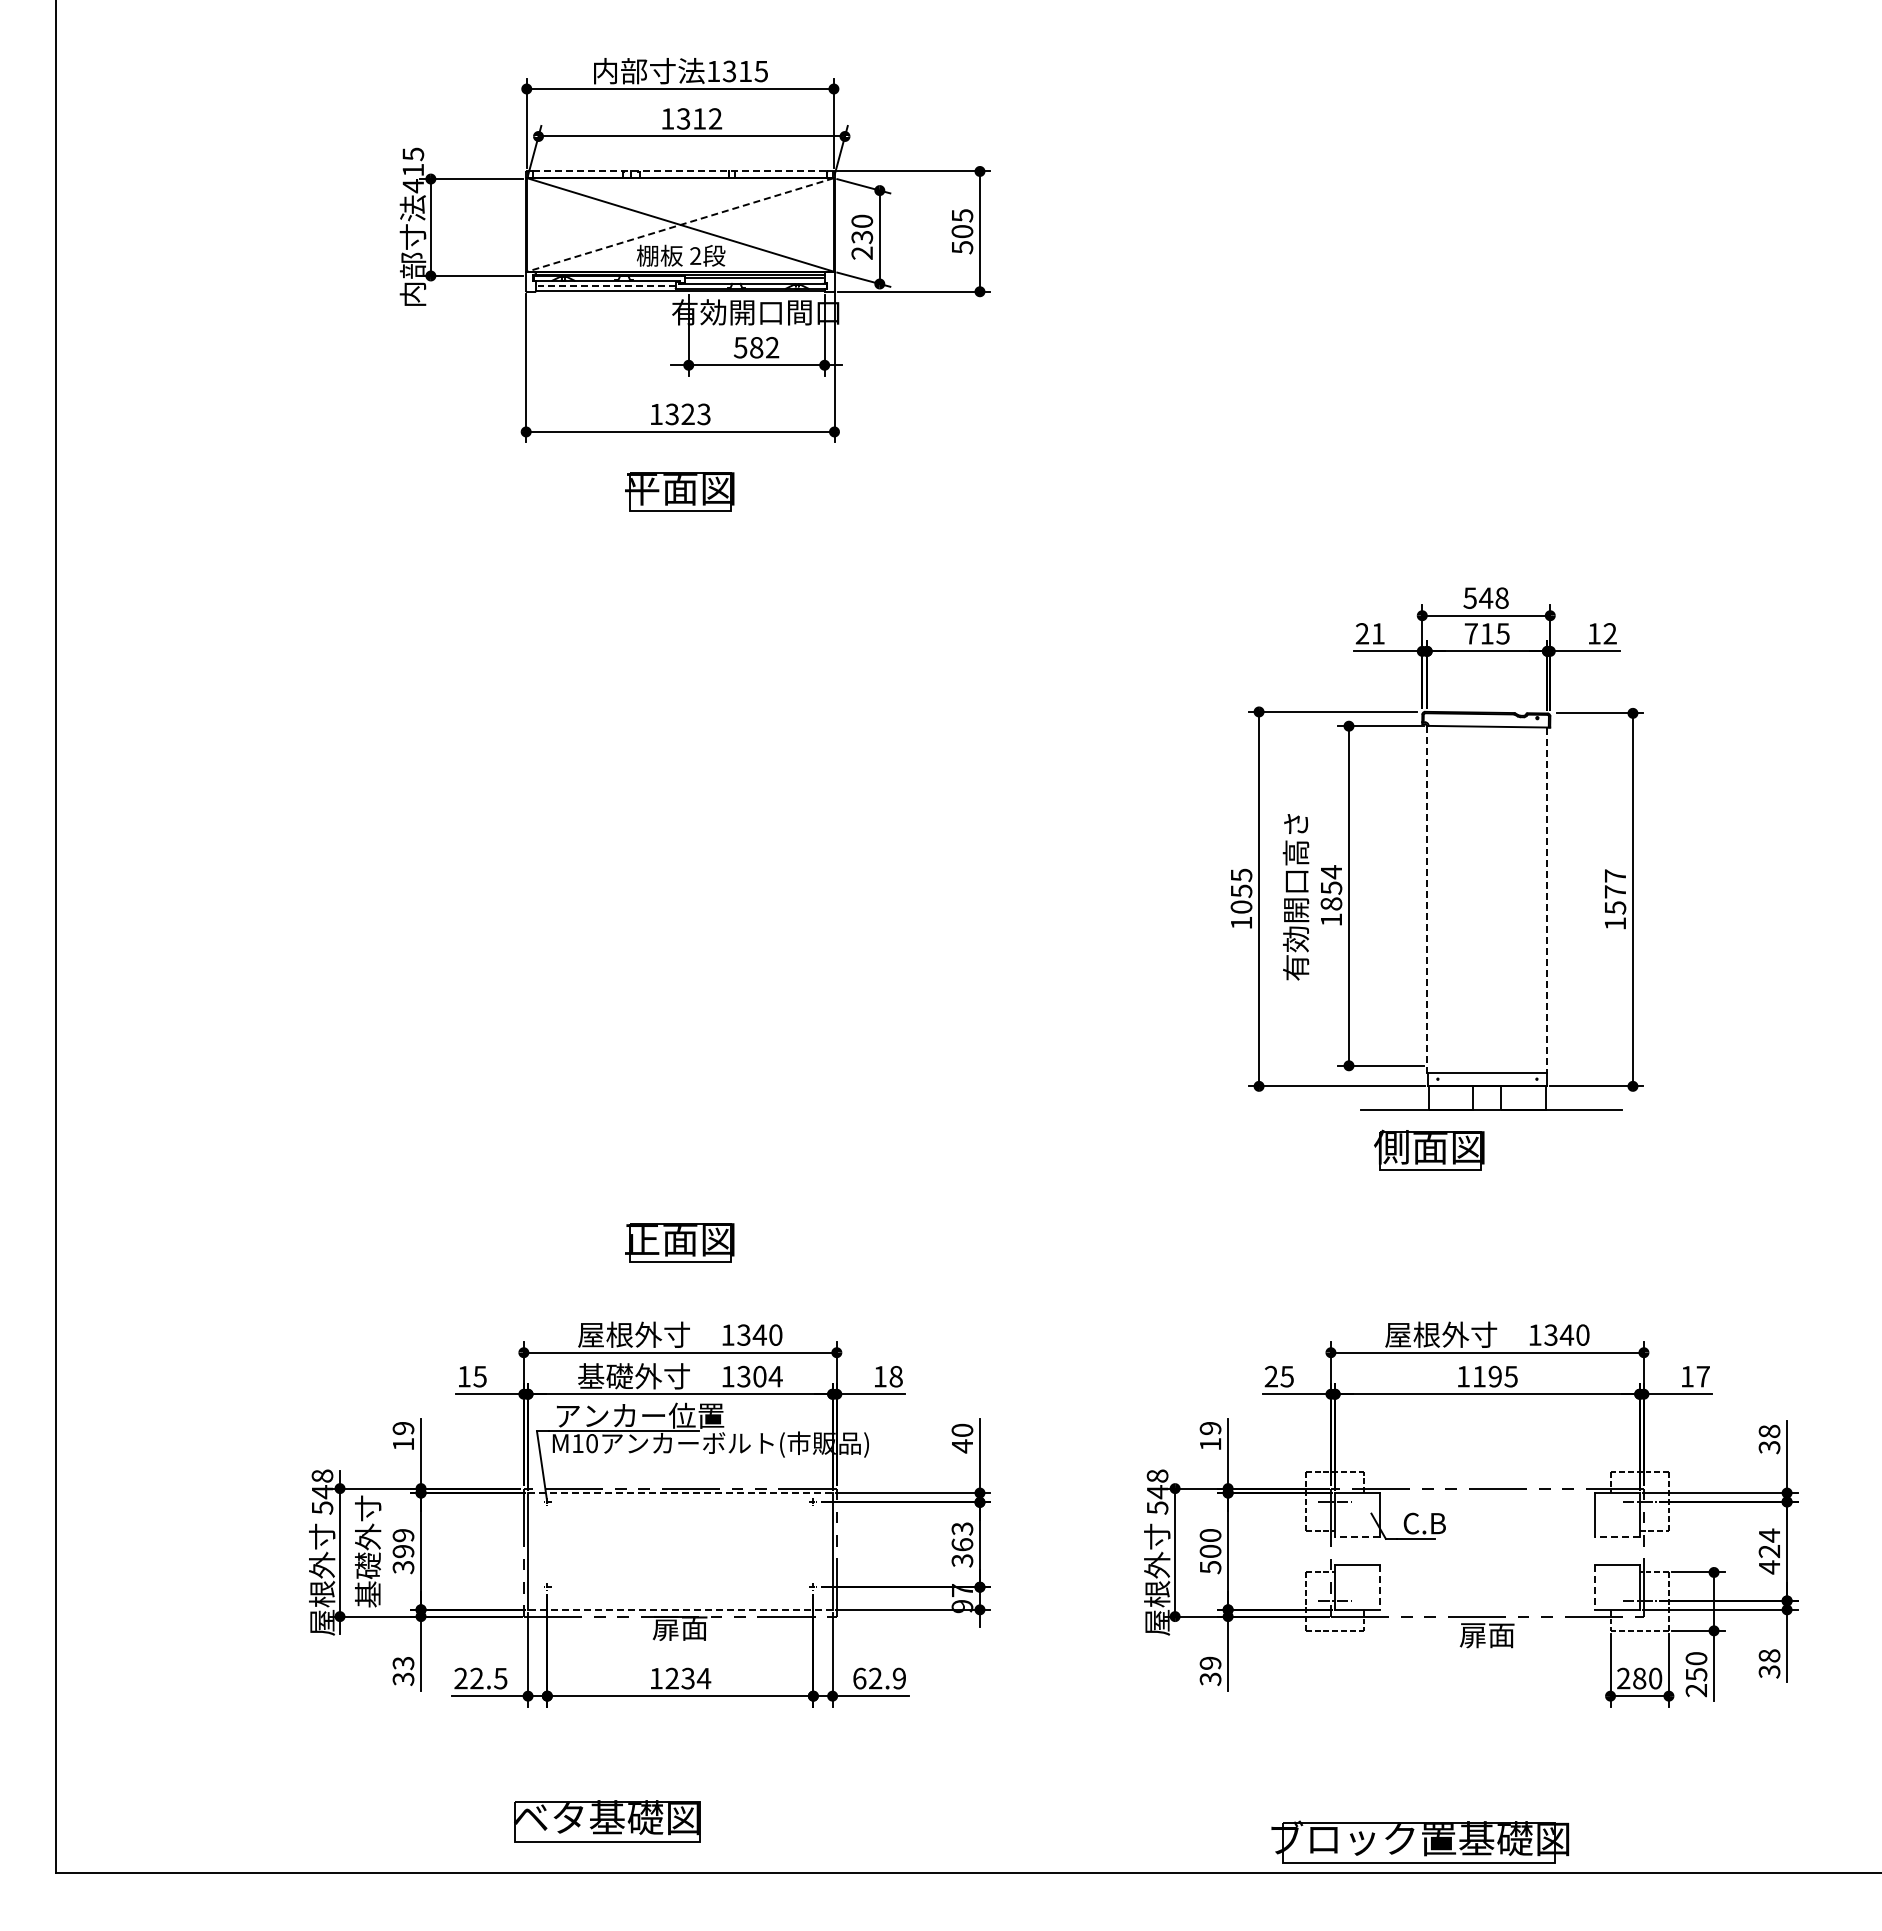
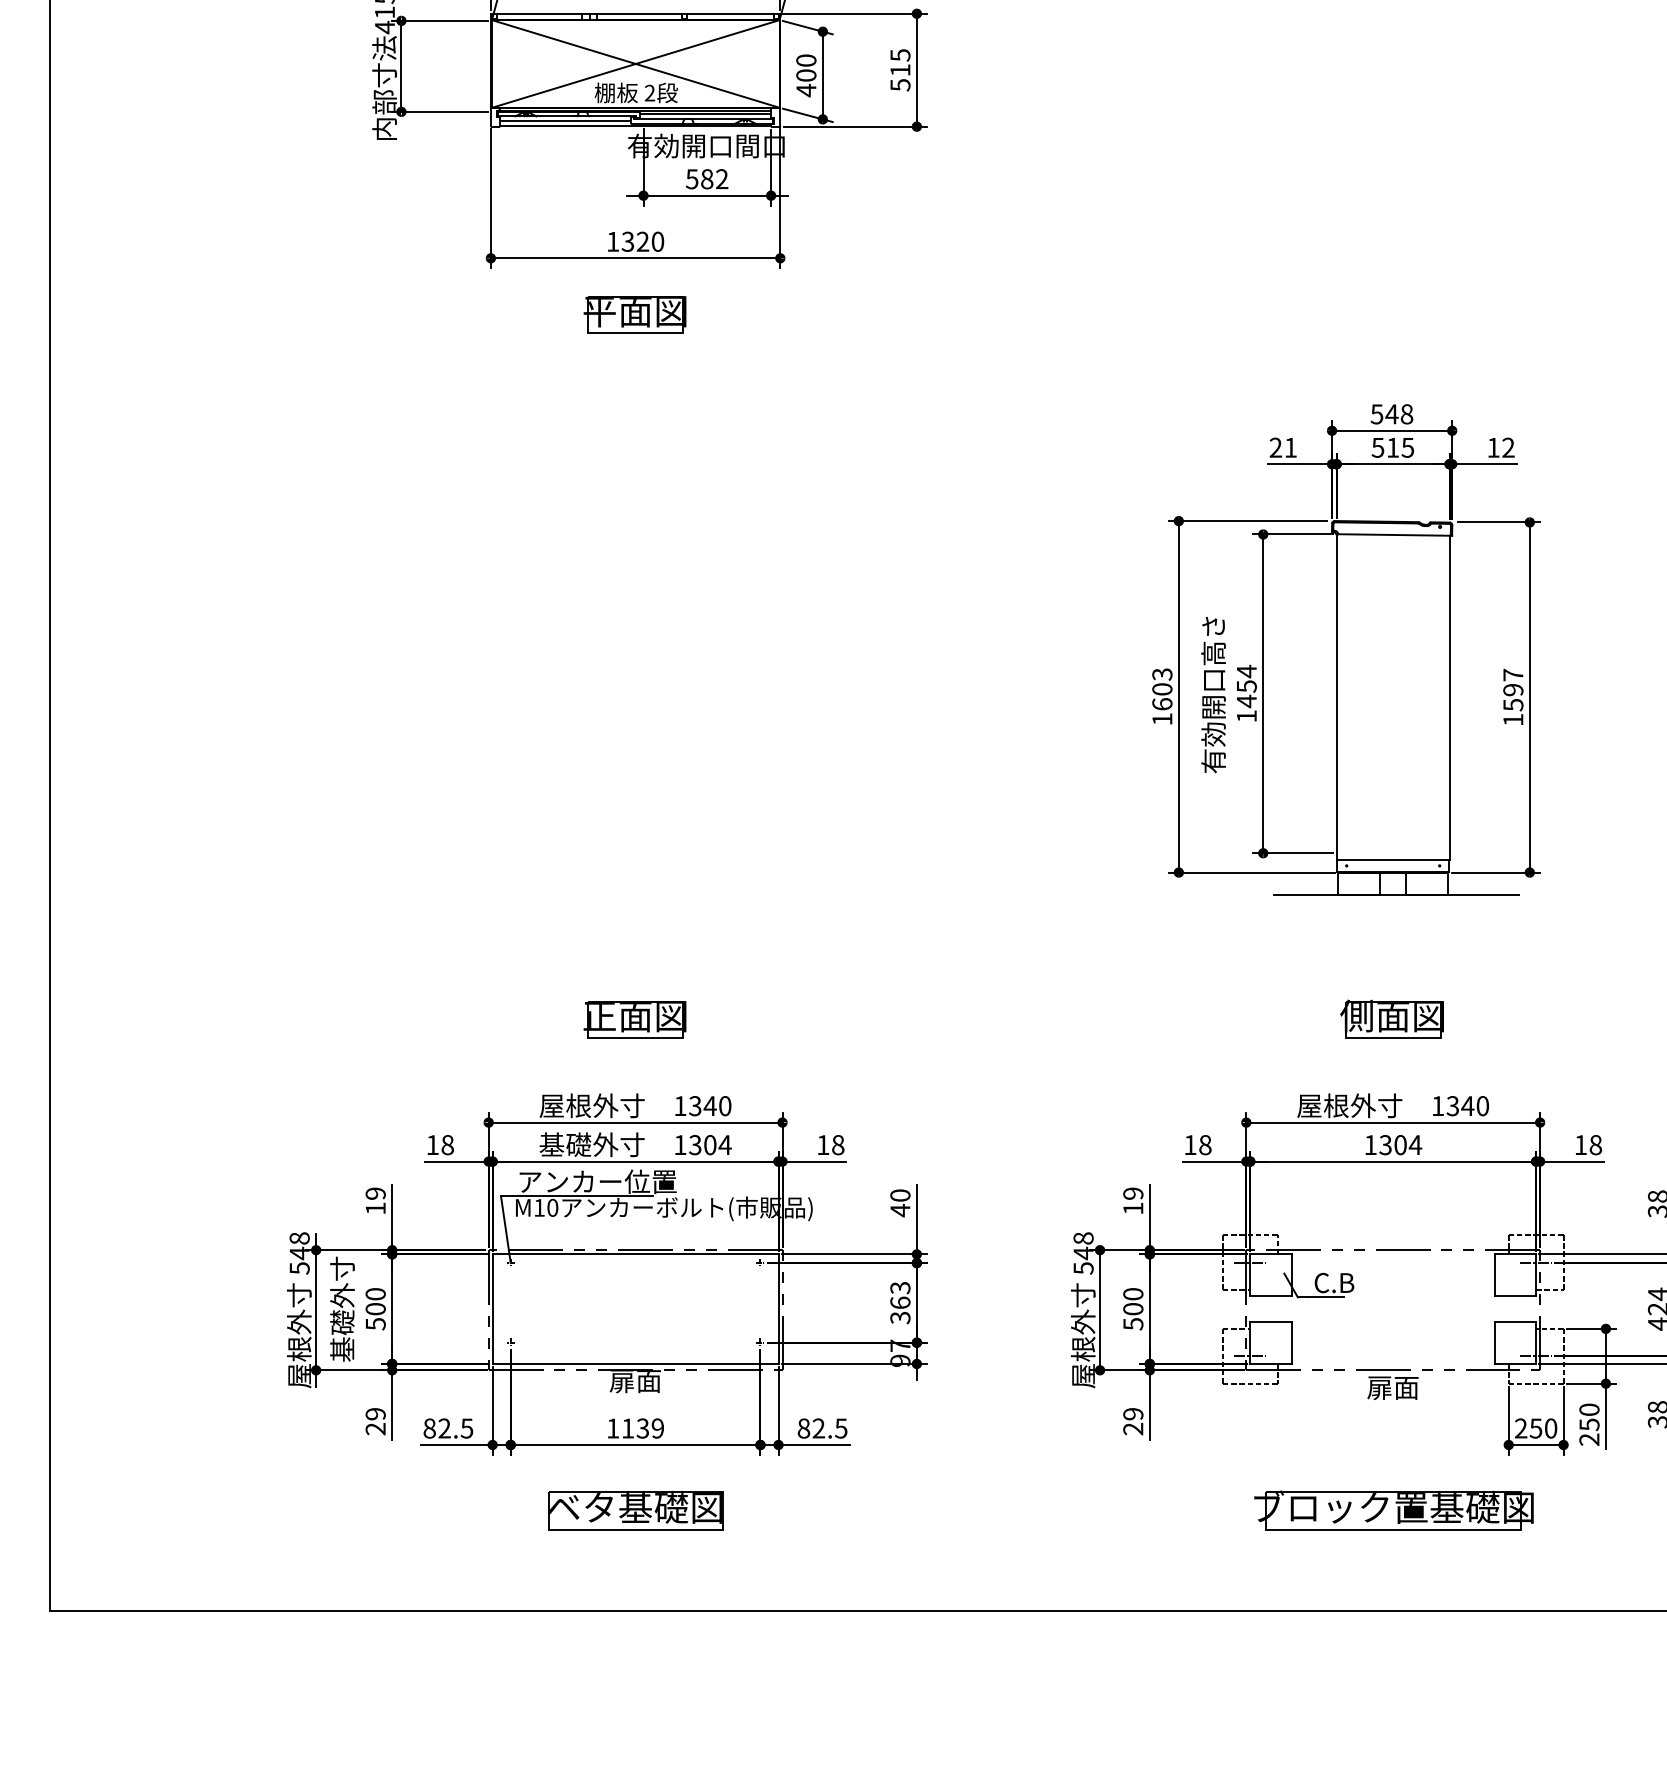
line: (680, 171) -> (635, 13), dashed -> solid
line: (680, 225) -> (635, 64), dashed -> solid
text: (962, 231) -> (900, 70), 505 -> 515
text: (861, 245) -> (805, 83), 230 -> 400
line: (606, 286) -> (566, 121), dashed -> solid
text: (703, 414) -> (657, 241), 1323 -> 1320
text: (1470, 633) -> (1377, 447), 715 -> 515
text: (1241, 890) -> (1162, 688), 1055 -> 1603
text: (1615, 891) -> (1513, 689), 1577 -> 1597
line: (1427, 899) -> (1336, 697), dashed -> solid
line: (1547, 900) -> (1449, 698), dashed -> solid
text: (1331, 903) -> (1246, 700), 1854 -> 1454
part: (1429, 1149) -> (1392, 1018), moved
text: (479, 1376) -> (447, 1144), 15 -> 18
text: (1278, 1376) -> (1197, 1144), 25 -> 18
text: (1495, 1376) -> (1400, 1144), 1195 -> 1304
text: (1702, 1376) -> (1595, 1144), 17 -> 18
line: (680, 1493) -> (635, 1254), dashed -> solid
line: (1356, 1537) -> (1270, 1296), dashed -> solid
line: (1617, 1537) -> (1515, 1296), dashed -> solid
text: (403, 1551) -> (375, 1309), 399 -> 500
line: (1379, 1588) -> (1291, 1343), dashed -> solid
line: (1595, 1588) -> (1494, 1343), dashed -> solid
line: (679, 1609) -> (634, 1363), dashed -> solid
text: (403, 1671) -> (375, 1421), 33 -> 29
text: (460, 1678) -> (429, 1428), 22.5 -> 82.5
text: (688, 1678) -> (643, 1428), 1234 -> 1139
text: (879, 1678) -> (822, 1428), 62.9 -> 82.5
text: (1639, 1678) -> (1535, 1428), 280 -> 250
text: (1210, 1679) -> (1133, 1429), 39 -> 29
part: (607, 1821) -> (635, 1511), moved
part: (1420, 1841) -> (1394, 1510), moved

